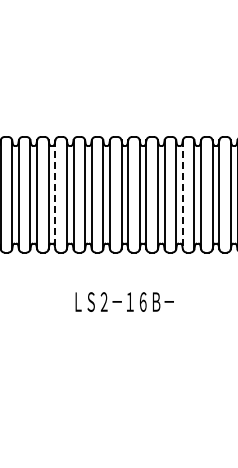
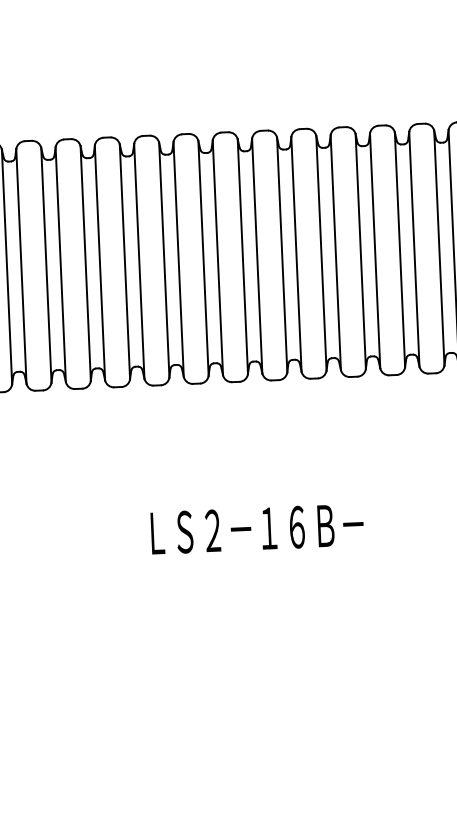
line: (55, 195) -> (100, 264), dashed -> solid
line: (182, 195) -> (374, 252), dashed -> solid
text: (124, 301) -> (256, 527), moved

